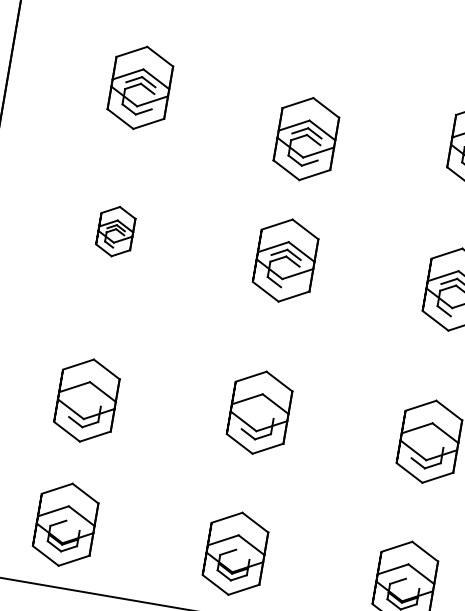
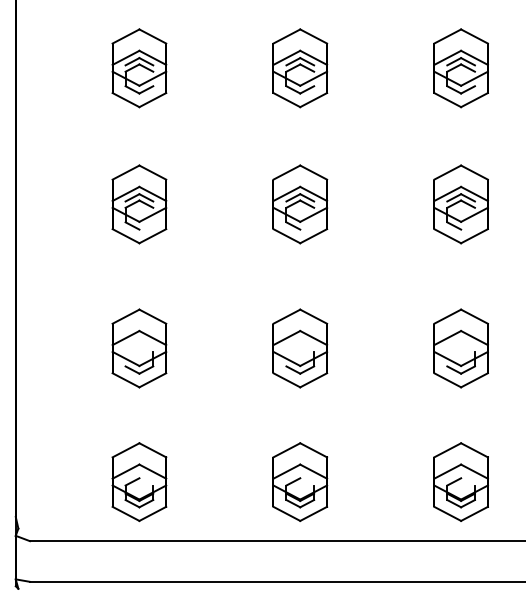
part: (306, 139) -> (300, 68), moved
part: (115, 231) -> (139, 204), size x1.67
part: (86, 400) -> (139, 348), moved

